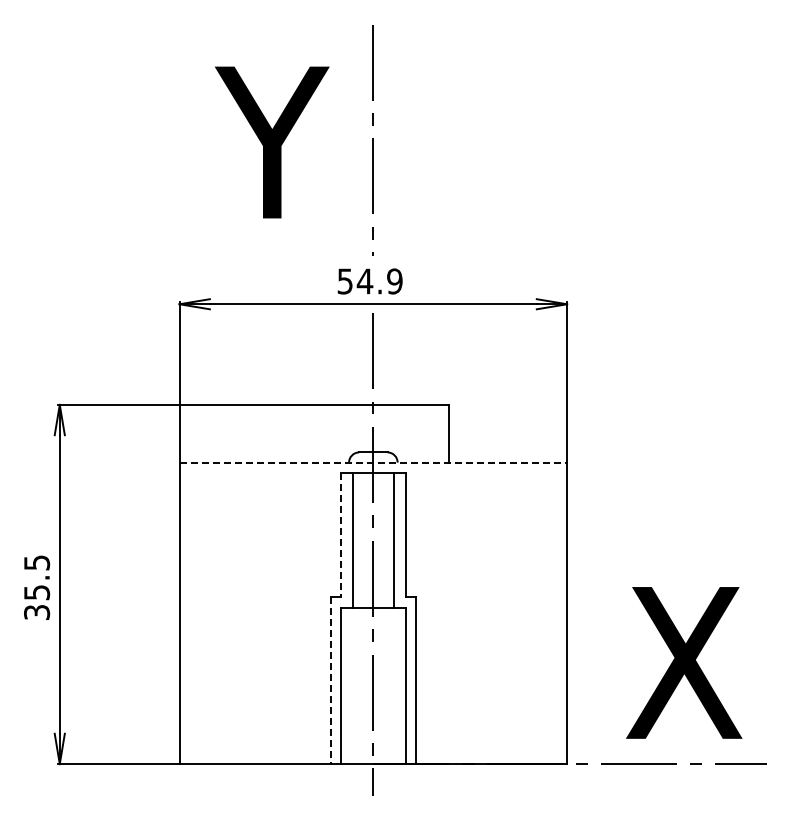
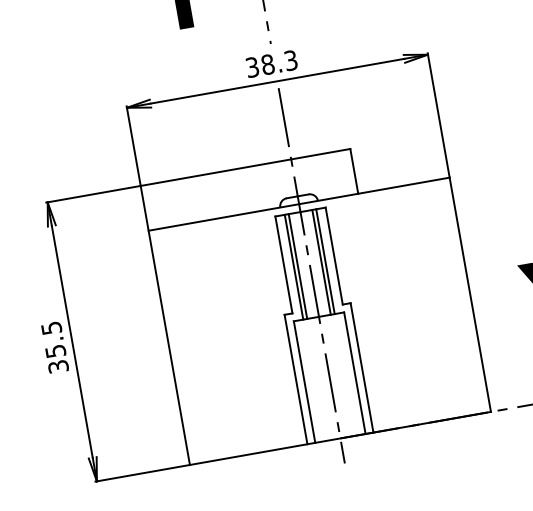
text: (370, 281) -> (272, 63), 54.9 -> 38.3
line: (373, 462) -> (299, 204), dashed -> solid
line: (340, 535) -> (283, 265), dashed -> solid
line: (358, 539) -> (298, 266), added
line: (388, 539) -> (321, 261), added
line: (330, 681) -> (295, 380), dashed -> solid

